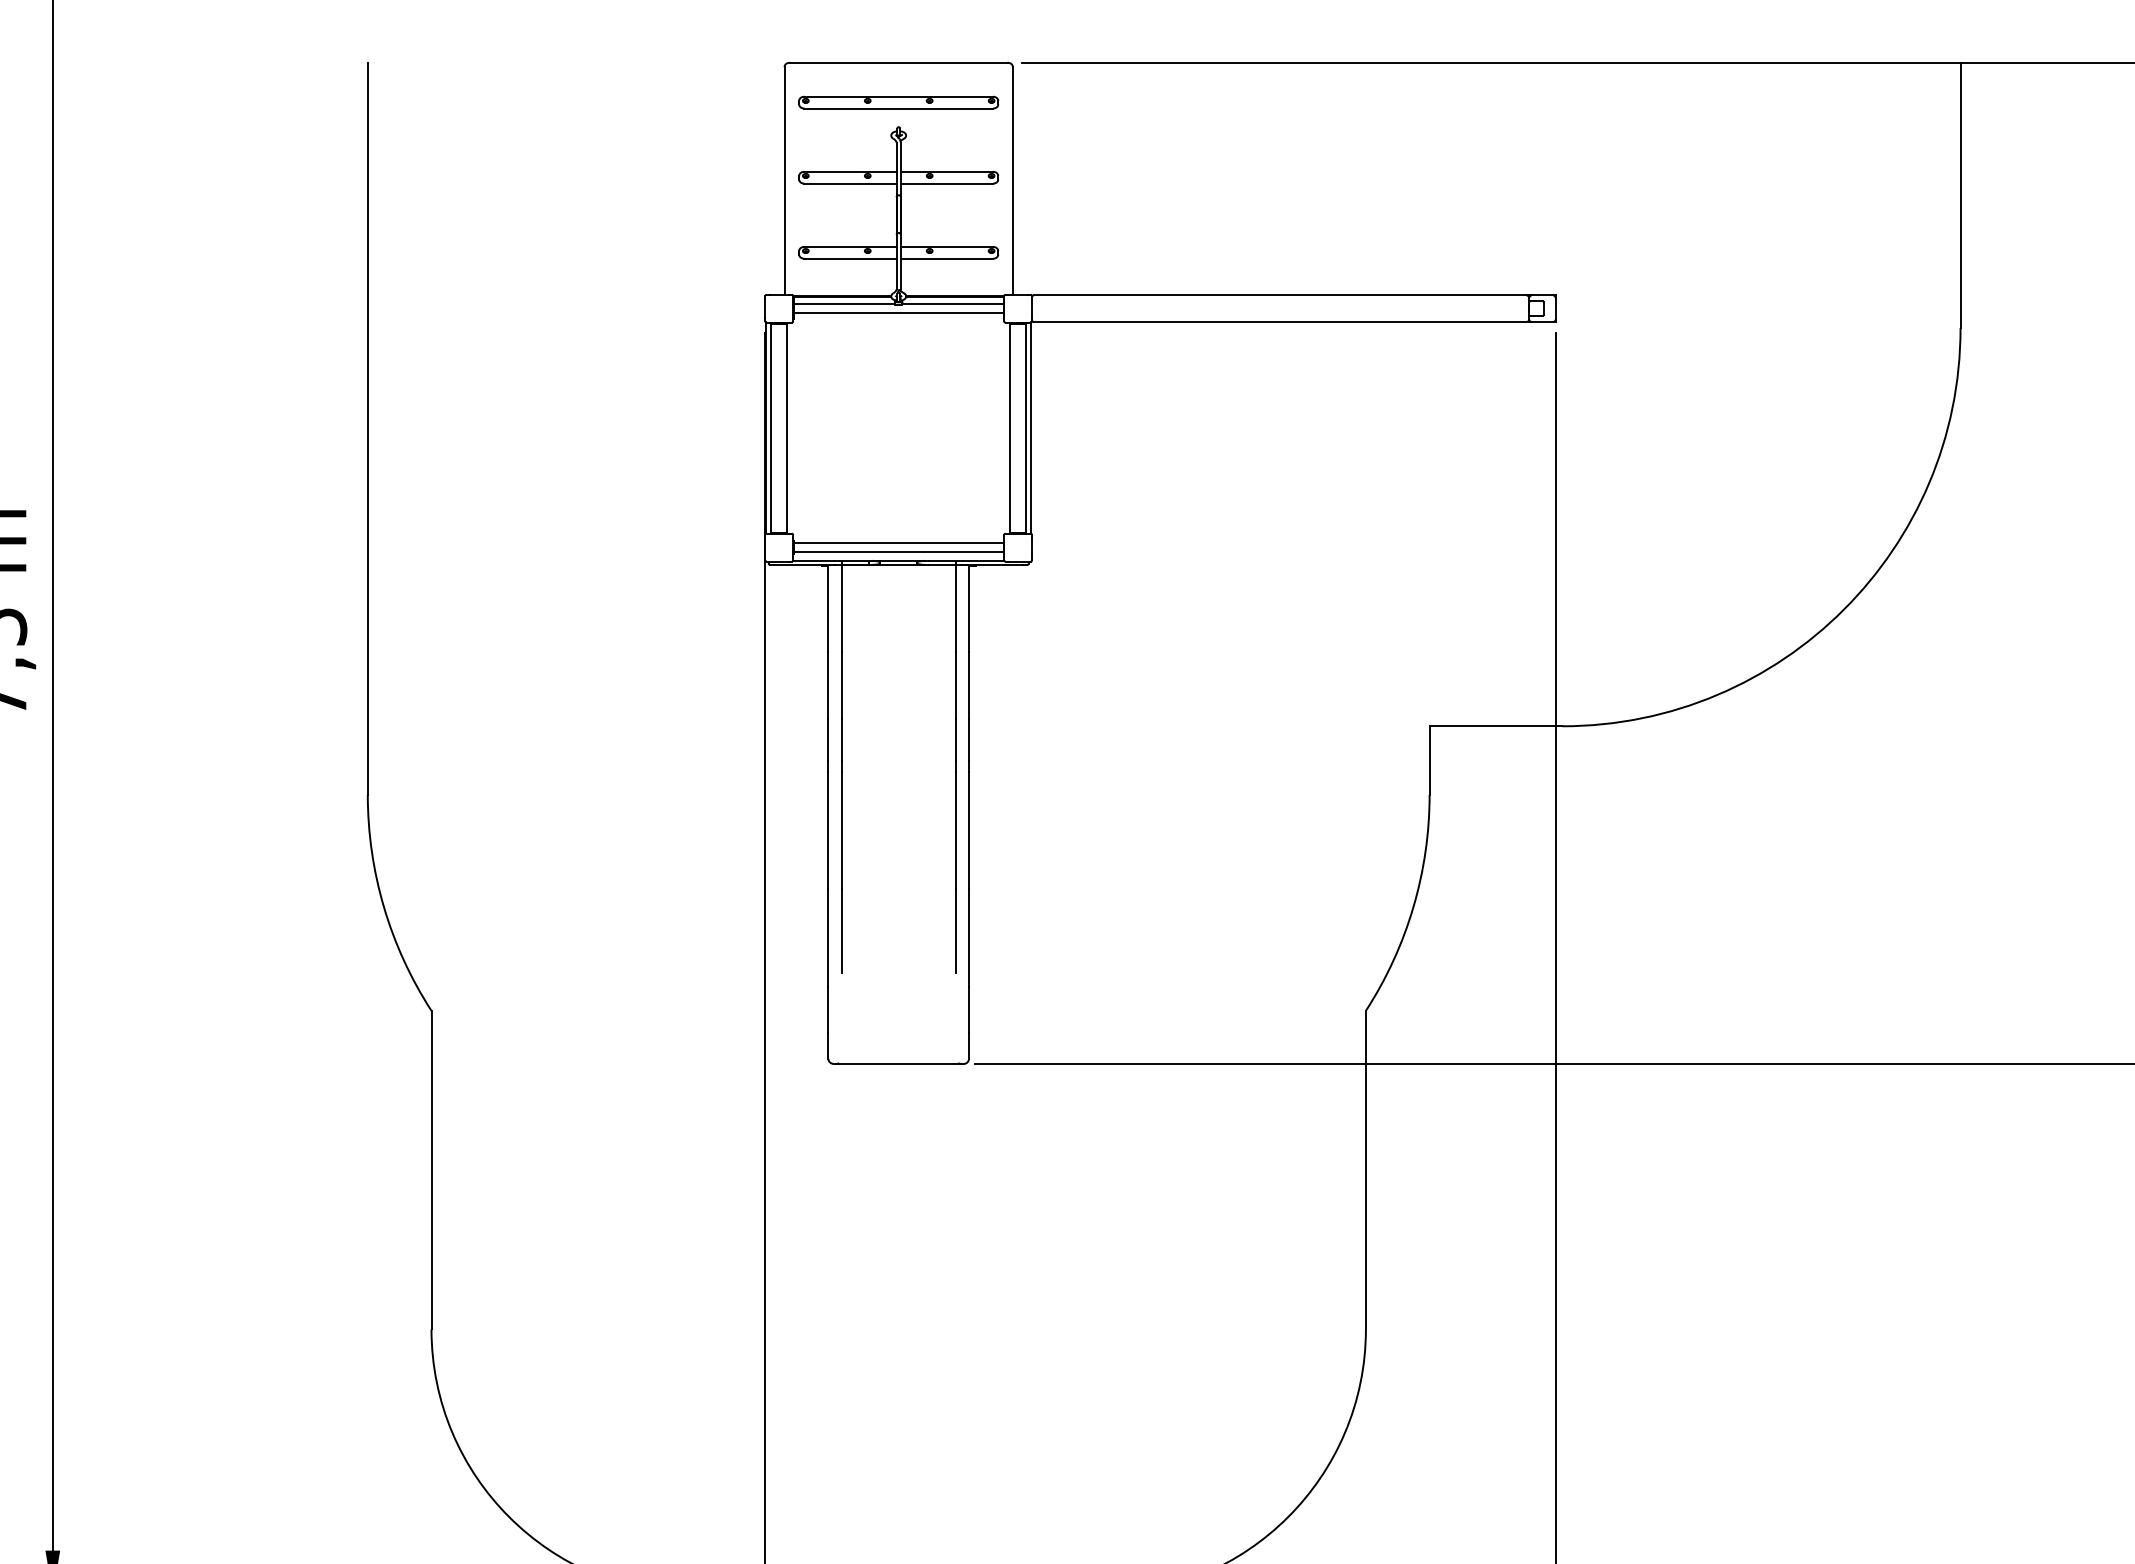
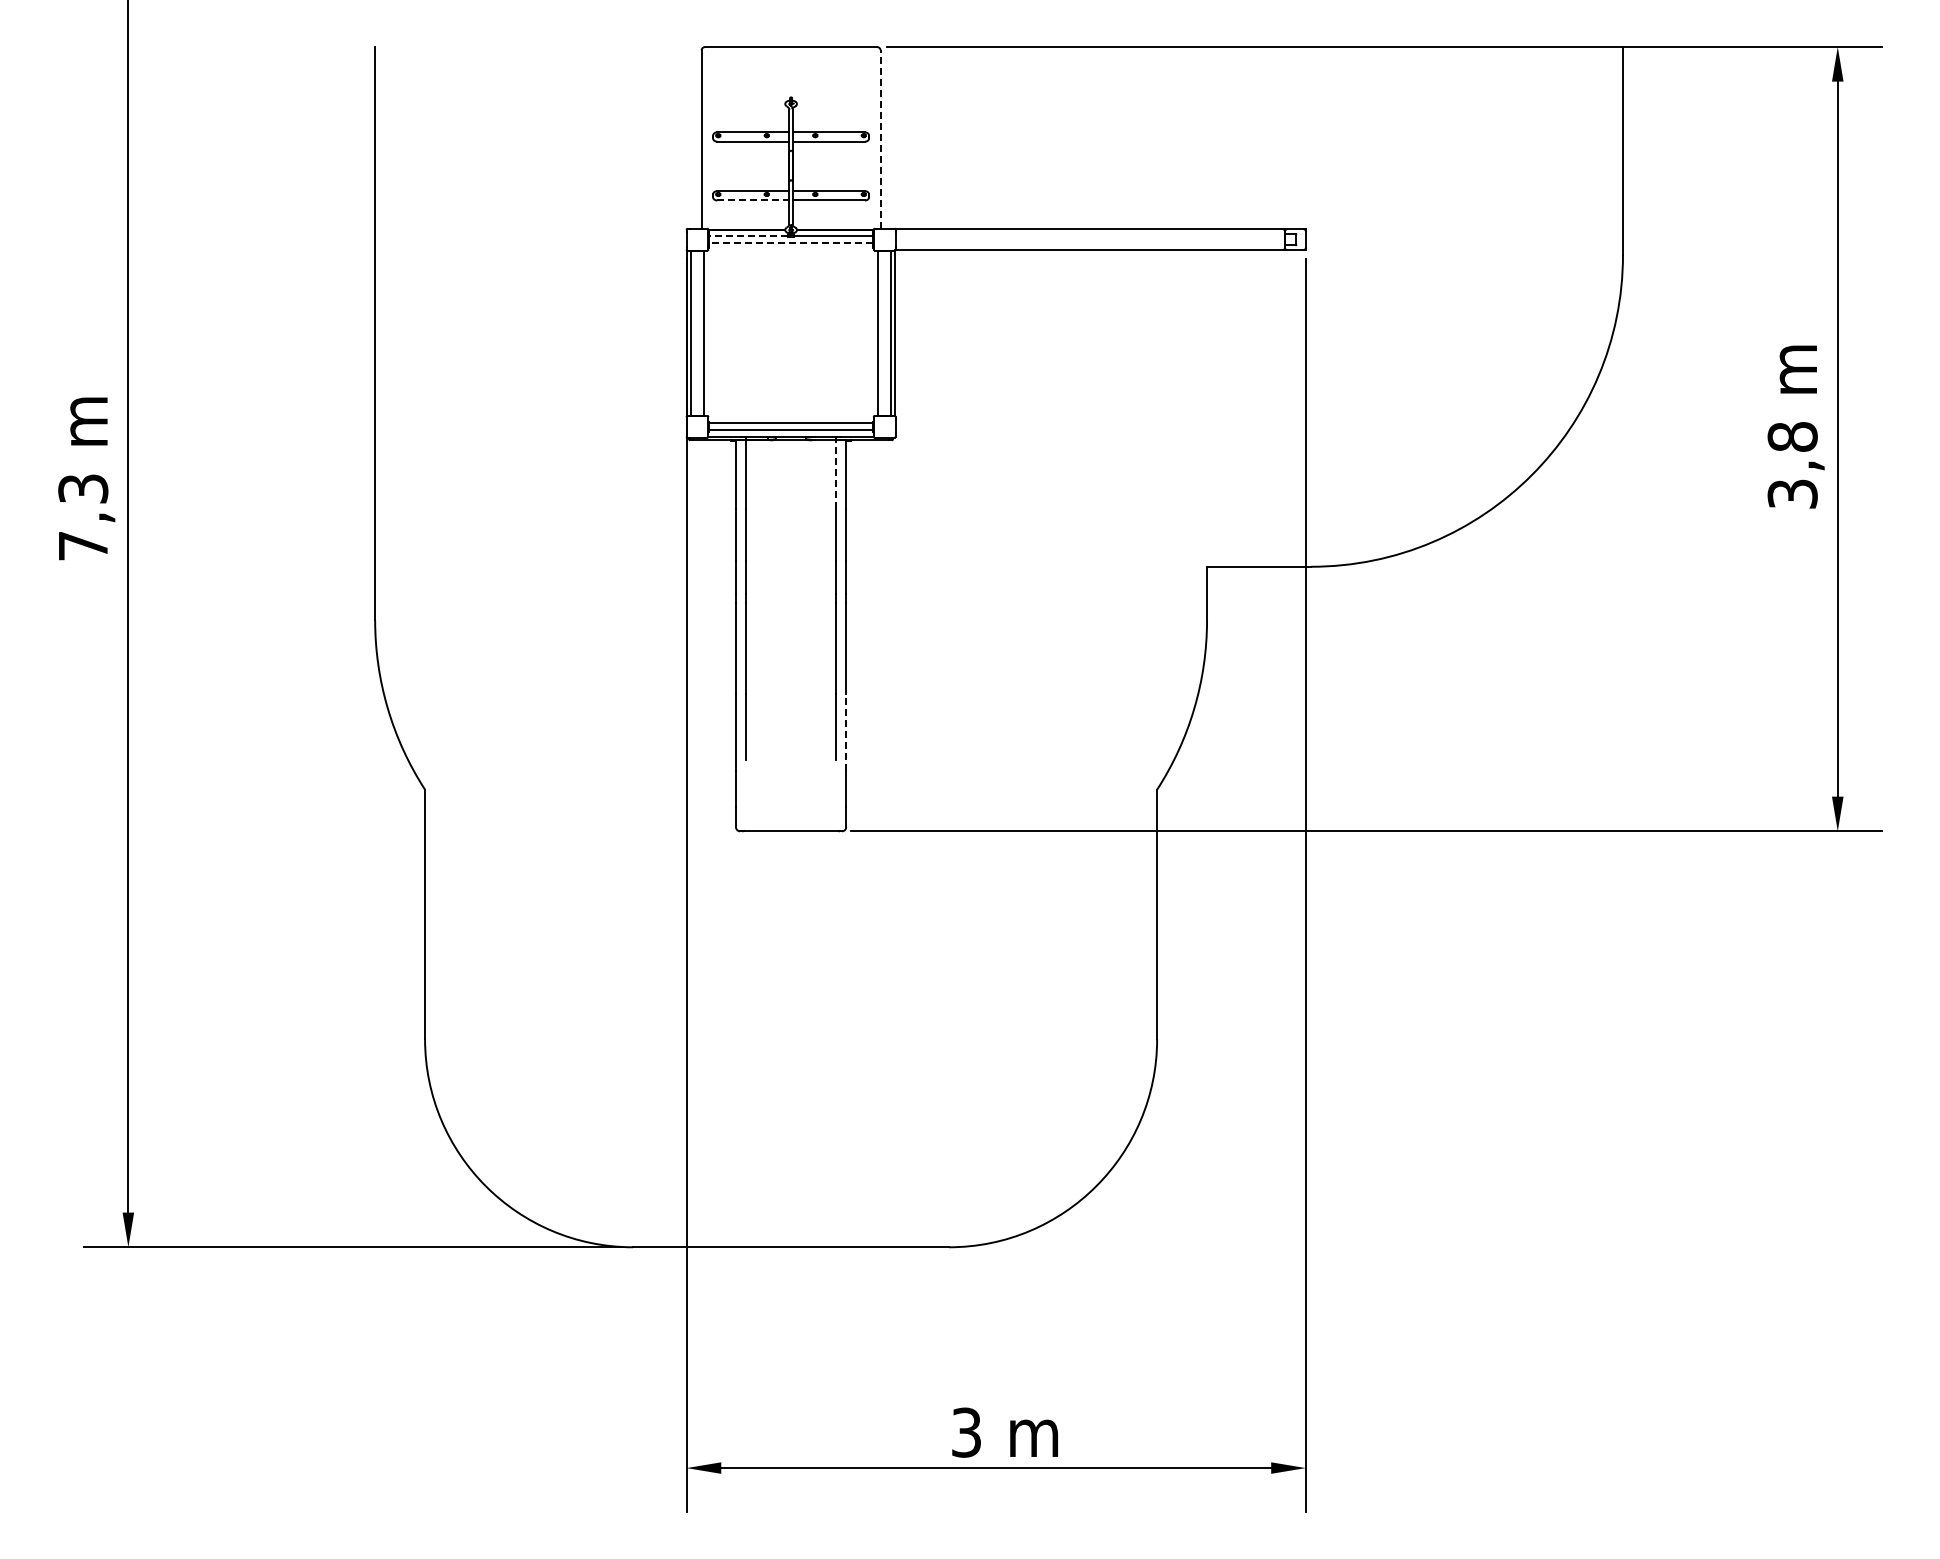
part: (897, 101) -> (790, 77), removed
line: (1012, 179) -> (880, 138), solid -> dashed
line: (850, 258) -> (753, 200), solid -> dashed
line: (844, 304) -> (748, 236), solid -> dashed
line: (897, 312) -> (790, 242), solid -> dashed
line: (955, 608) -> (835, 474), solid -> dashed
line: (969, 937) -> (846, 732), solid -> dashed

